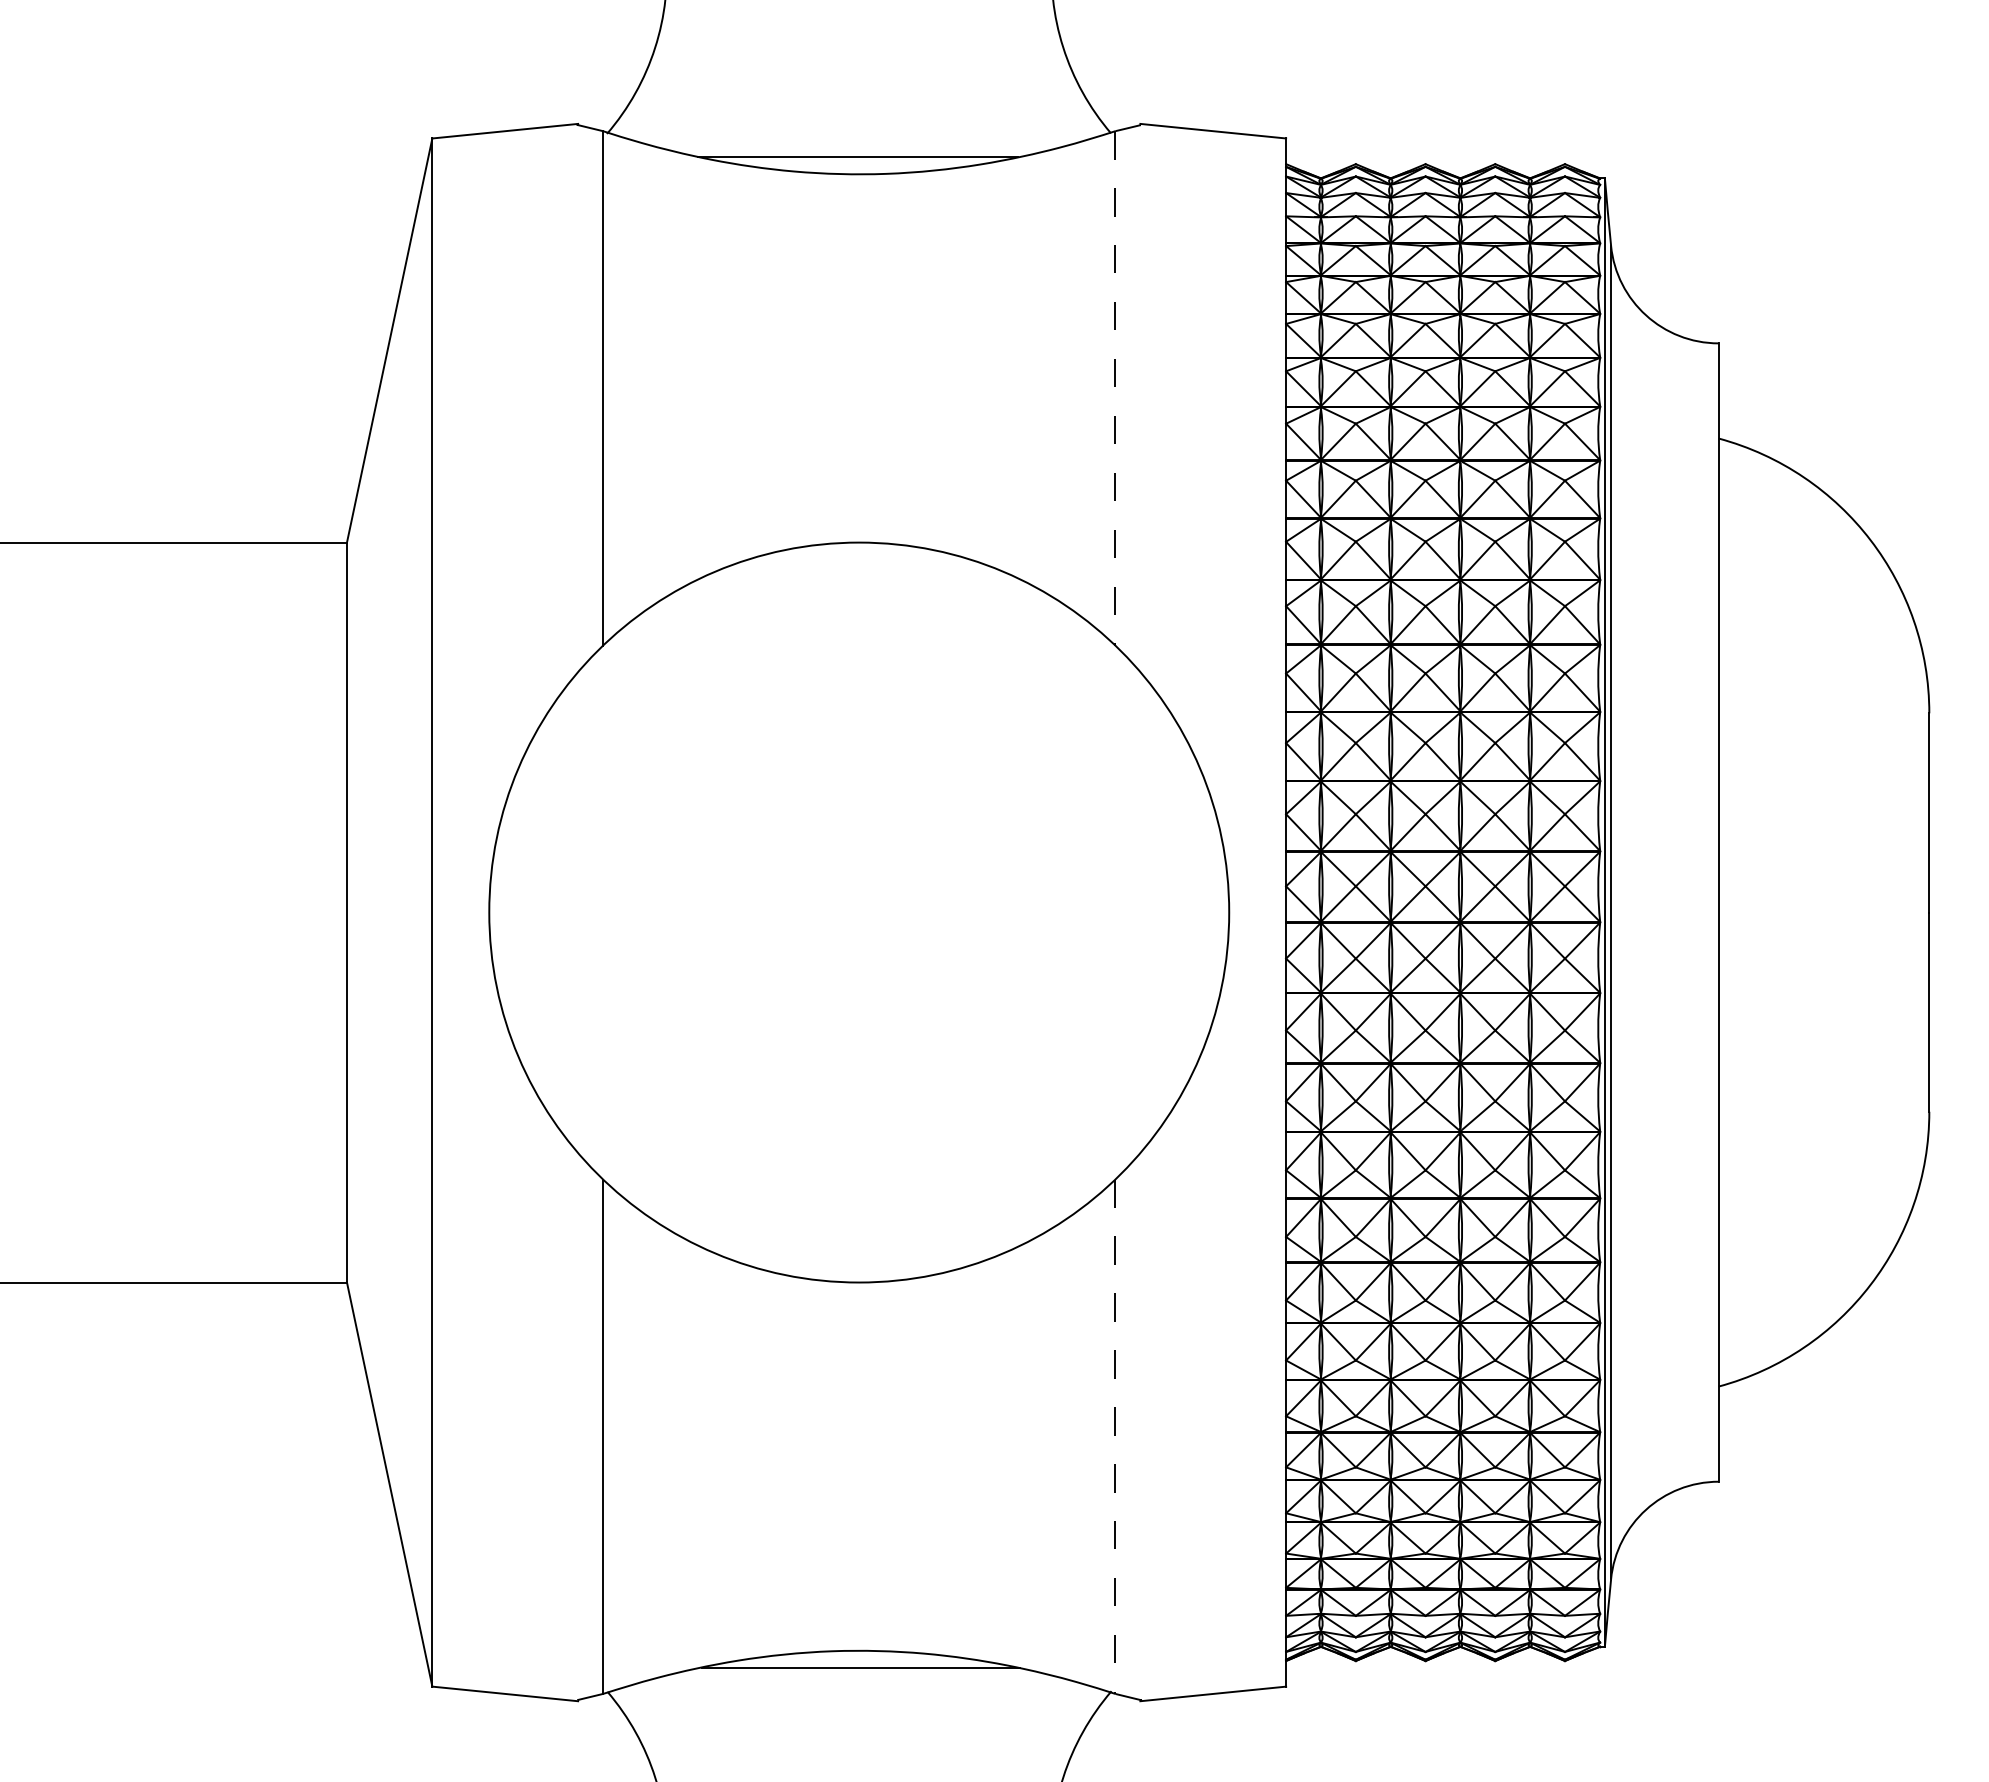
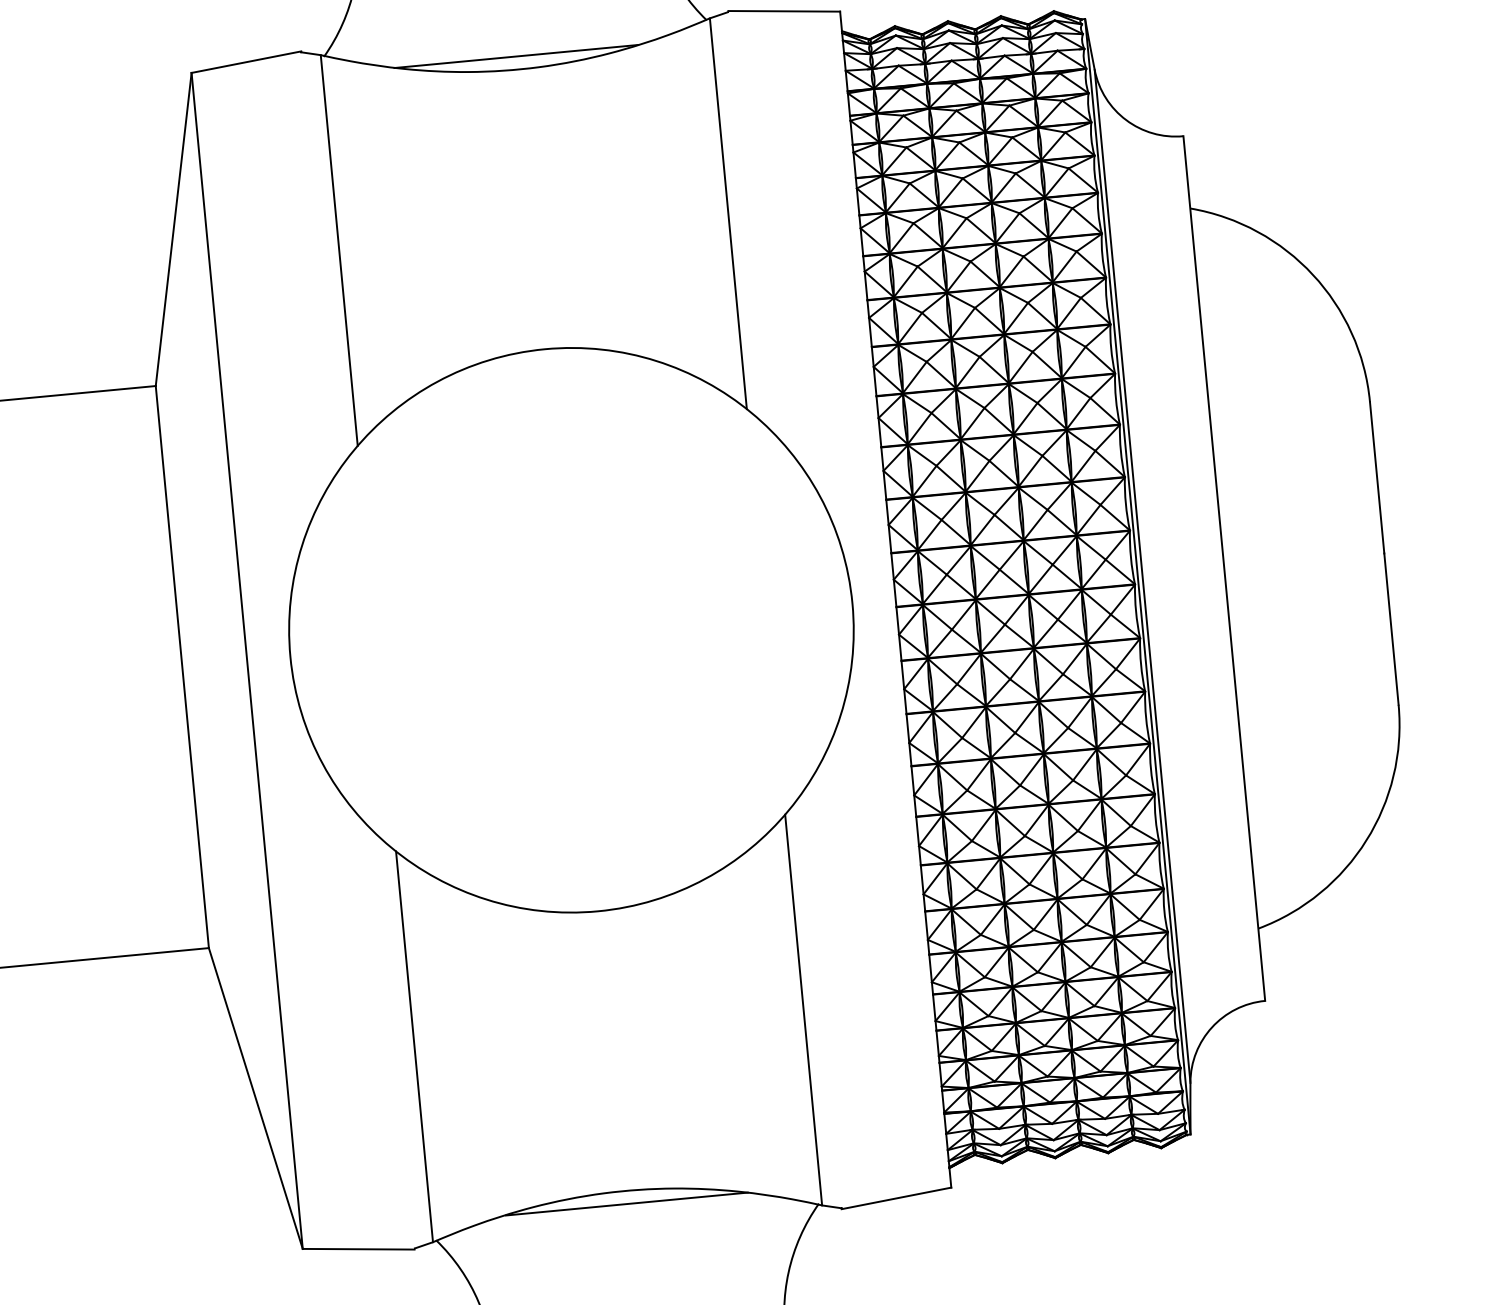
line: (1115, 388) -> (728, 213), dashed -> solid
line: (1115, 1437) -> (803, 1010), dashed -> solid

